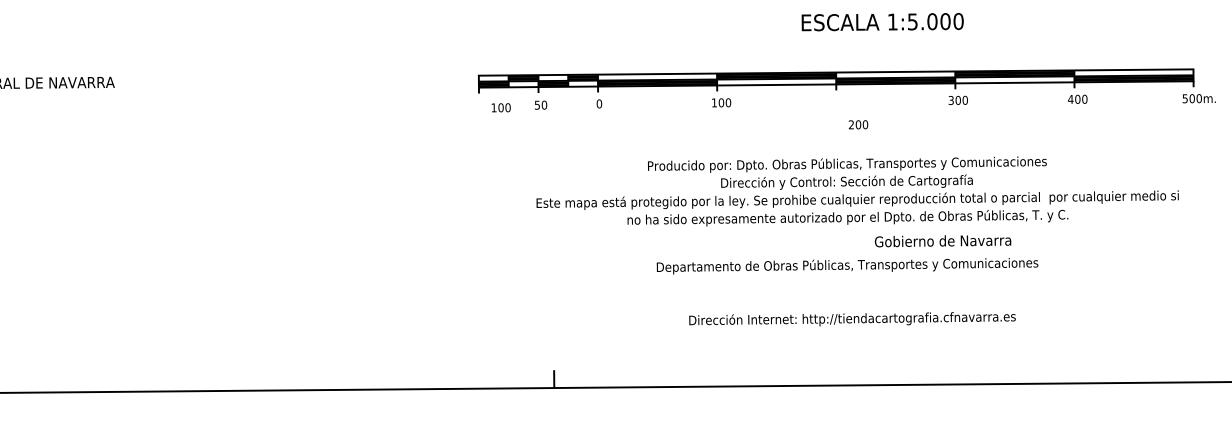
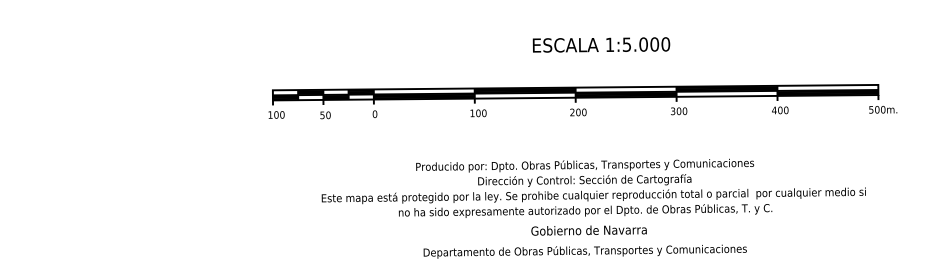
text: (882, 22) -> (601, 45), moved
text: (500, 107) -> (275, 114), moved
text: (858, 124) -> (578, 112), moved
text: (942, 241) -> (588, 230), moved

